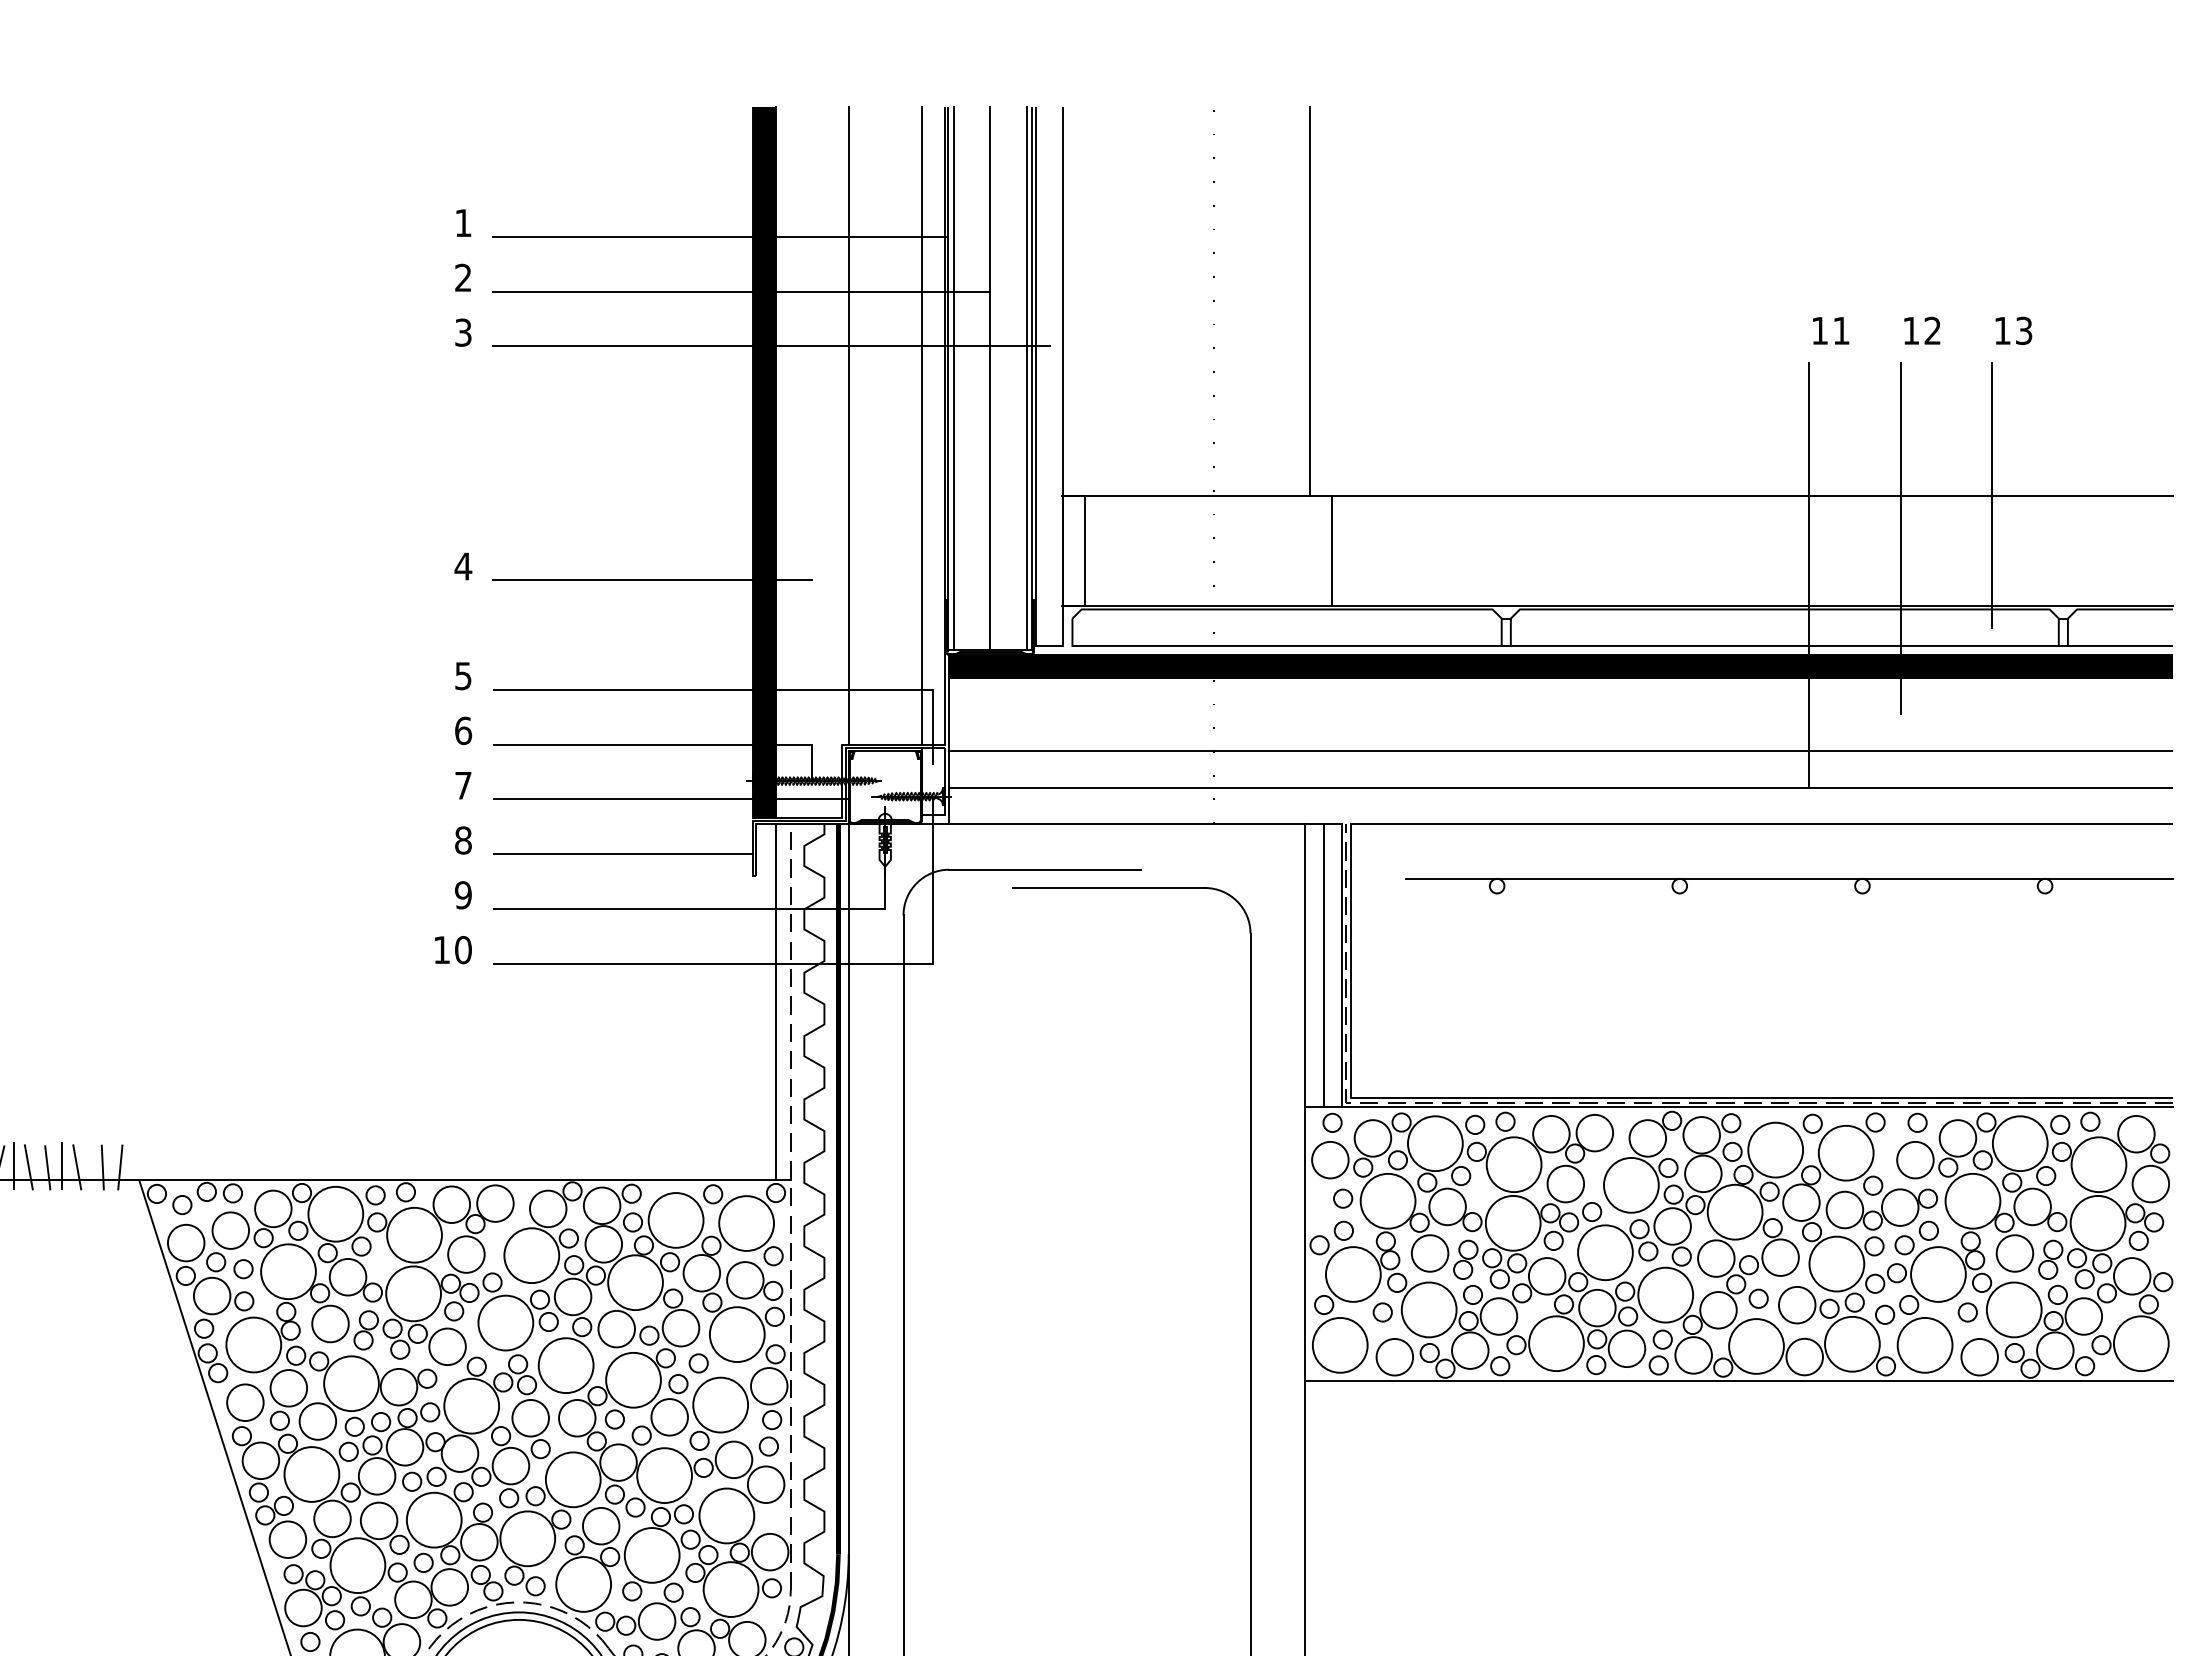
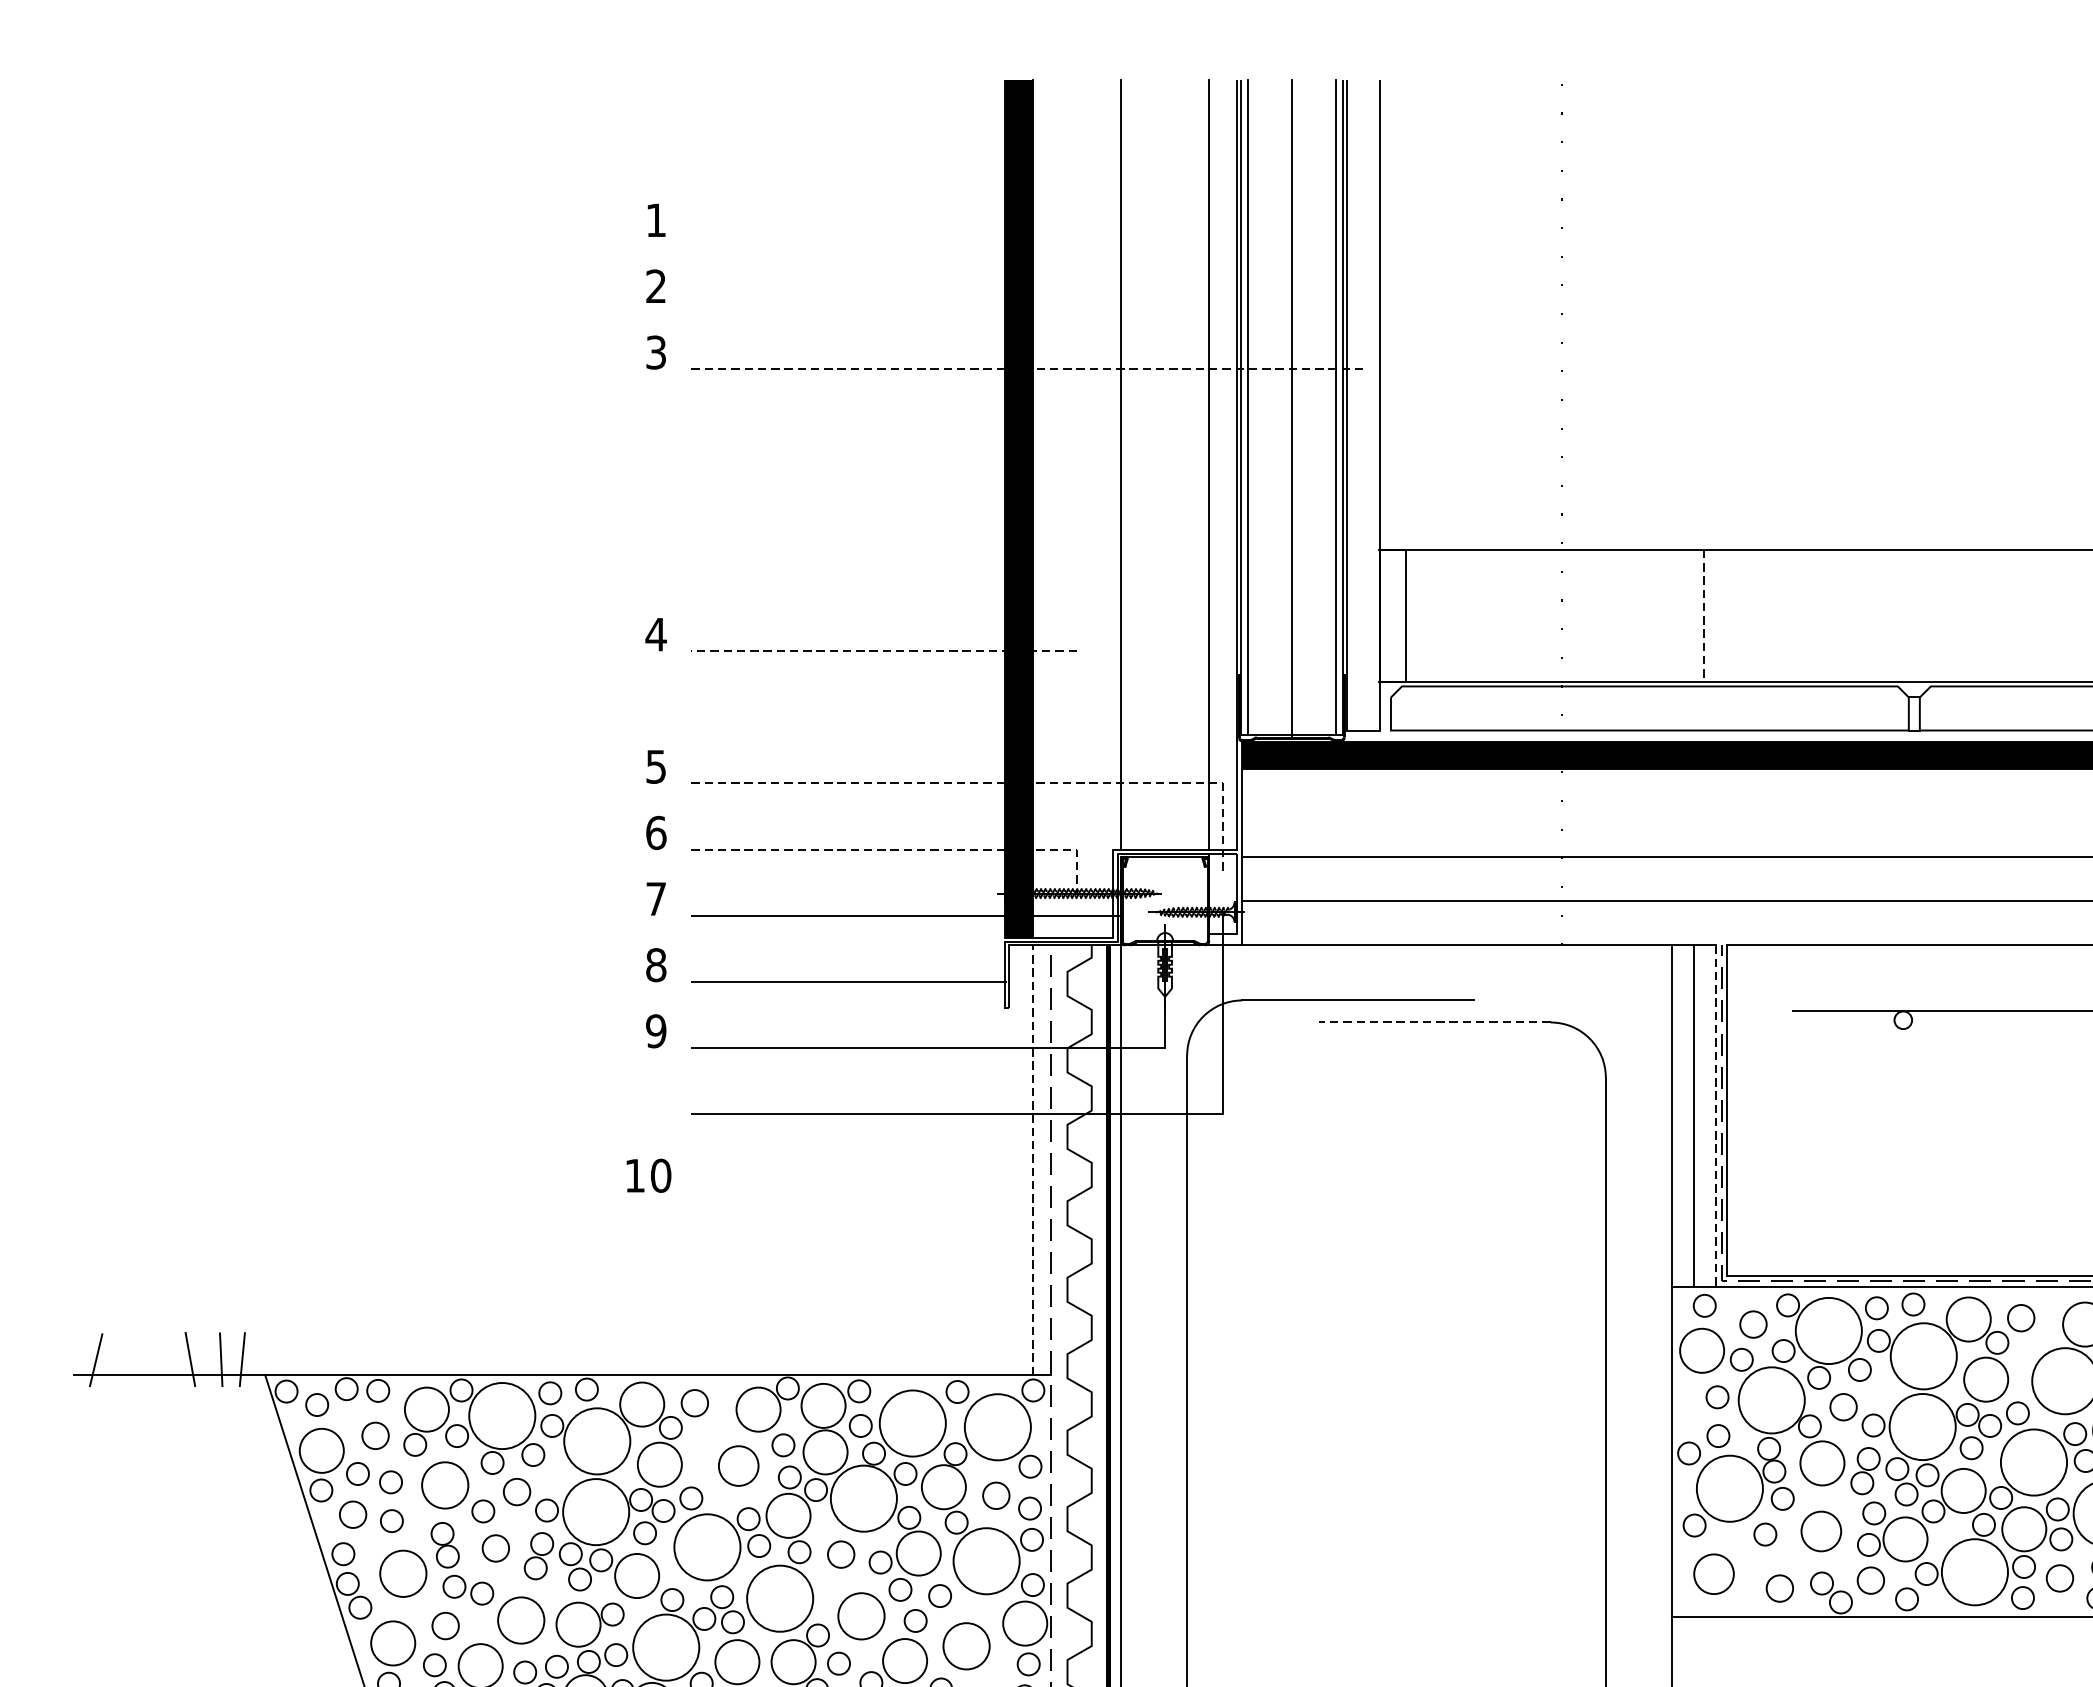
line: (720, 236) -> (966, 236), removed
line: (741, 291) -> (991, 302), removed
line: (1309, 301) -> (1676, 314), removed
line: (771, 346) -> (1027, 369), solid -> dashed
line: (1331, 551) -> (1703, 616), solid -> dashed
line: (652, 580) -> (884, 651), solid -> dashed
line: (751, 689) -> (1003, 783), solid -> dashed
line: (671, 744) -> (907, 849), solid -> dashed
line: (1108, 888) -> (1434, 1023), solid -> dashed
text: (453, 950) -> (649, 1176), moved
line: (1341, 965) -> (1715, 1115), solid -> dashed
line: (775, 1001) -> (1032, 1159), solid -> dashed
circle: (1594, 1132) -> (2020, 1317), size x0.6
circle: (1372, 1138) -> (1752, 1324), size x0.6
line: (13, 1166) -> (113, 1358), removed
line: (62, 1166) -> (172, 1358), removed
line: (28, 1167) -> (131, 1359), removed
line: (47, 1167) -> (154, 1359), removed
circle: (495, 1203) -> (694, 1403), size x0.6
circle: (1447, 1206) -> (1843, 1406), size x0.6
circle: (230, 1230) -> (375, 1435), size x0.6
circle: (531, 1255) -> (738, 1465), size x0.6
circle: (288, 1271) -> (445, 1485), size x0.7
circle: (347, 1276) -> (516, 1491), size x0.6
circle: (745, 1280) -> (996, 1495), size x0.6
circle: (211, 1295) -> (352, 1514), size x0.6
circle: (1428, 1309) -> (1820, 1530), size x0.6
circle: (330, 1323) -> (495, 1547), size x0.6
circle: (616, 1328) -> (840, 1553), size x0.6
circle: (253, 1344) -> (402, 1573), size x0.7
circle: (1339, 1344) -> (1713, 1573), size x0.6
circle: (1626, 1348) -> (2059, 1578), size x0.6
circle: (1470, 1350) -> (1871, 1580), size x0.6
circle: (1394, 1356) -> (1779, 1587), size x0.6
circle: (633, 1379) -> (861, 1615), size x0.7
circle: (351, 1383) -> (521, 1620), size x0.7
circle: (288, 1388) -> (445, 1626), size x0.6
circle: (720, 1404) -> (966, 1645), size x0.7

